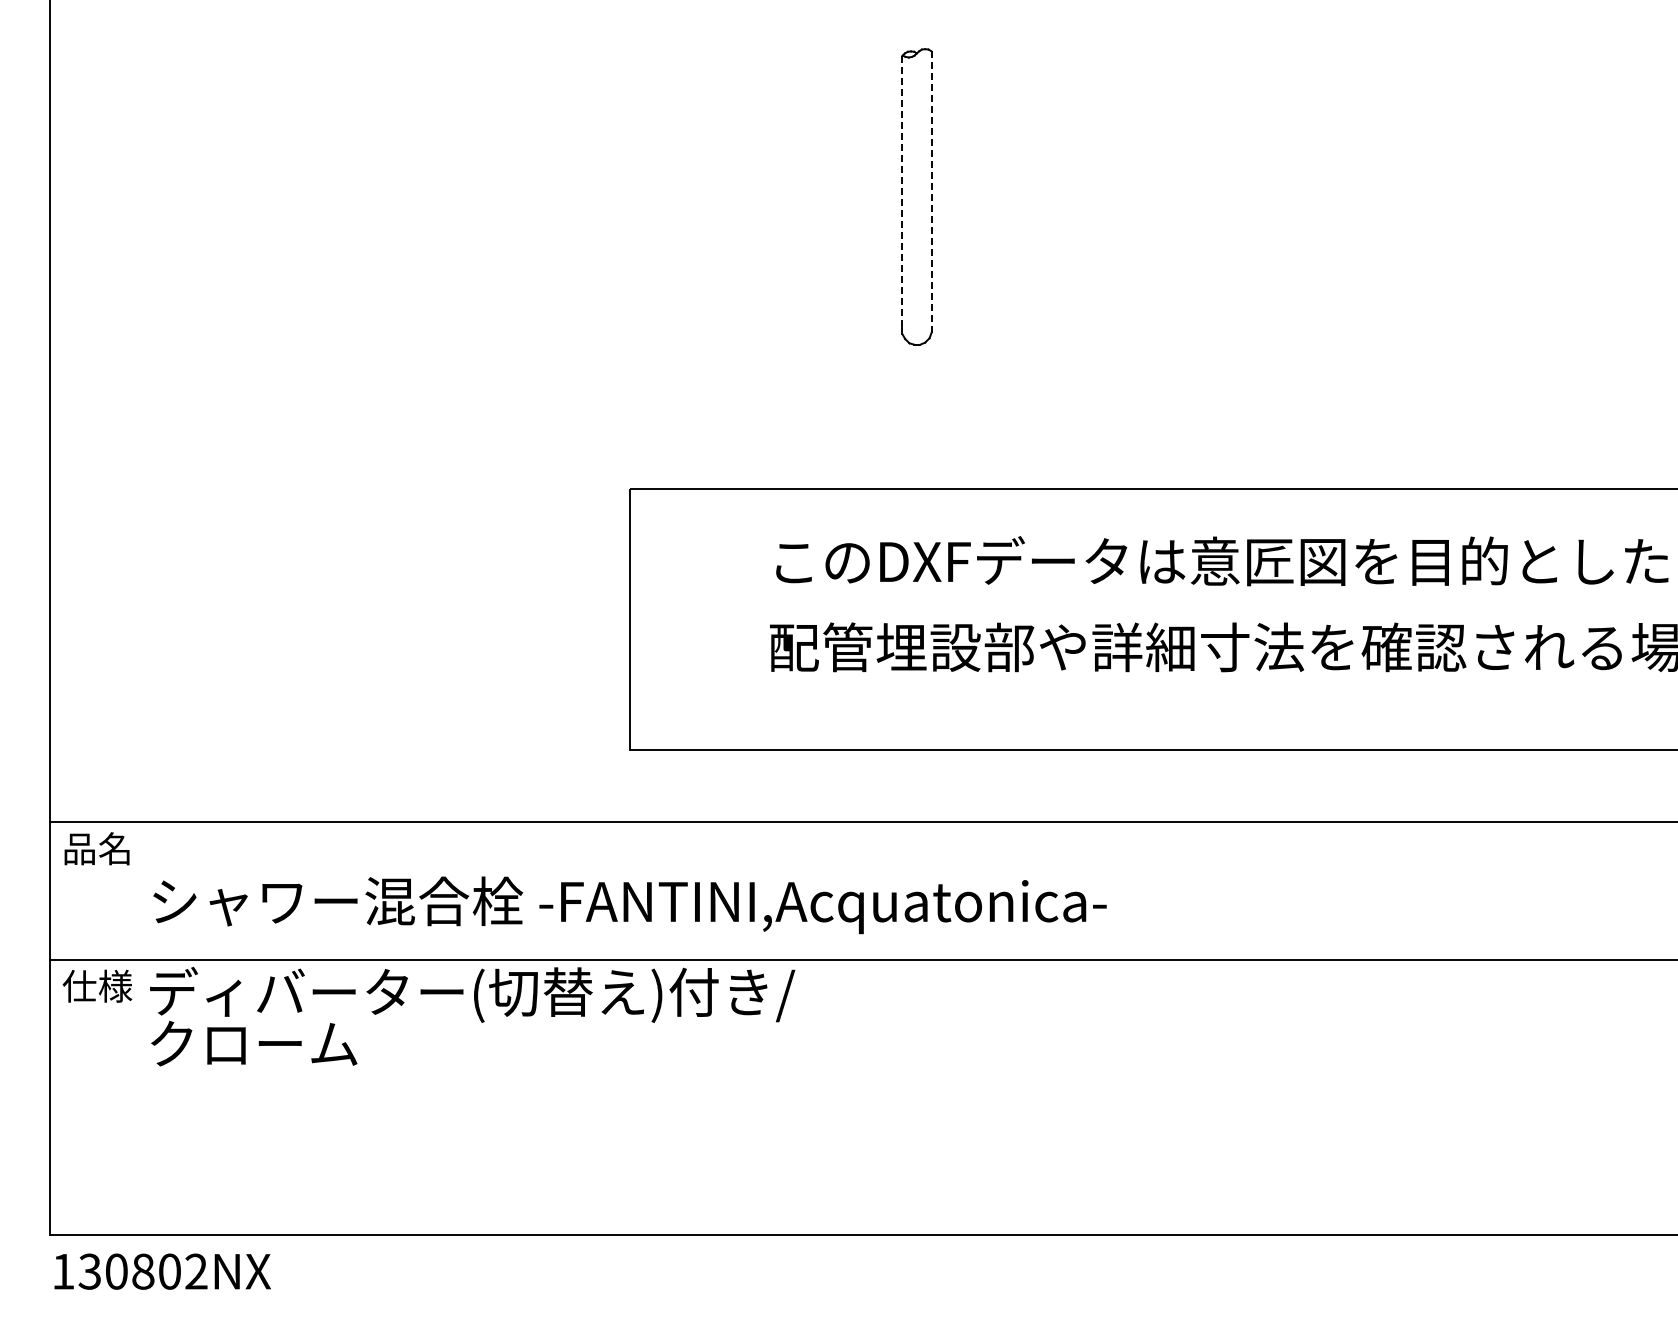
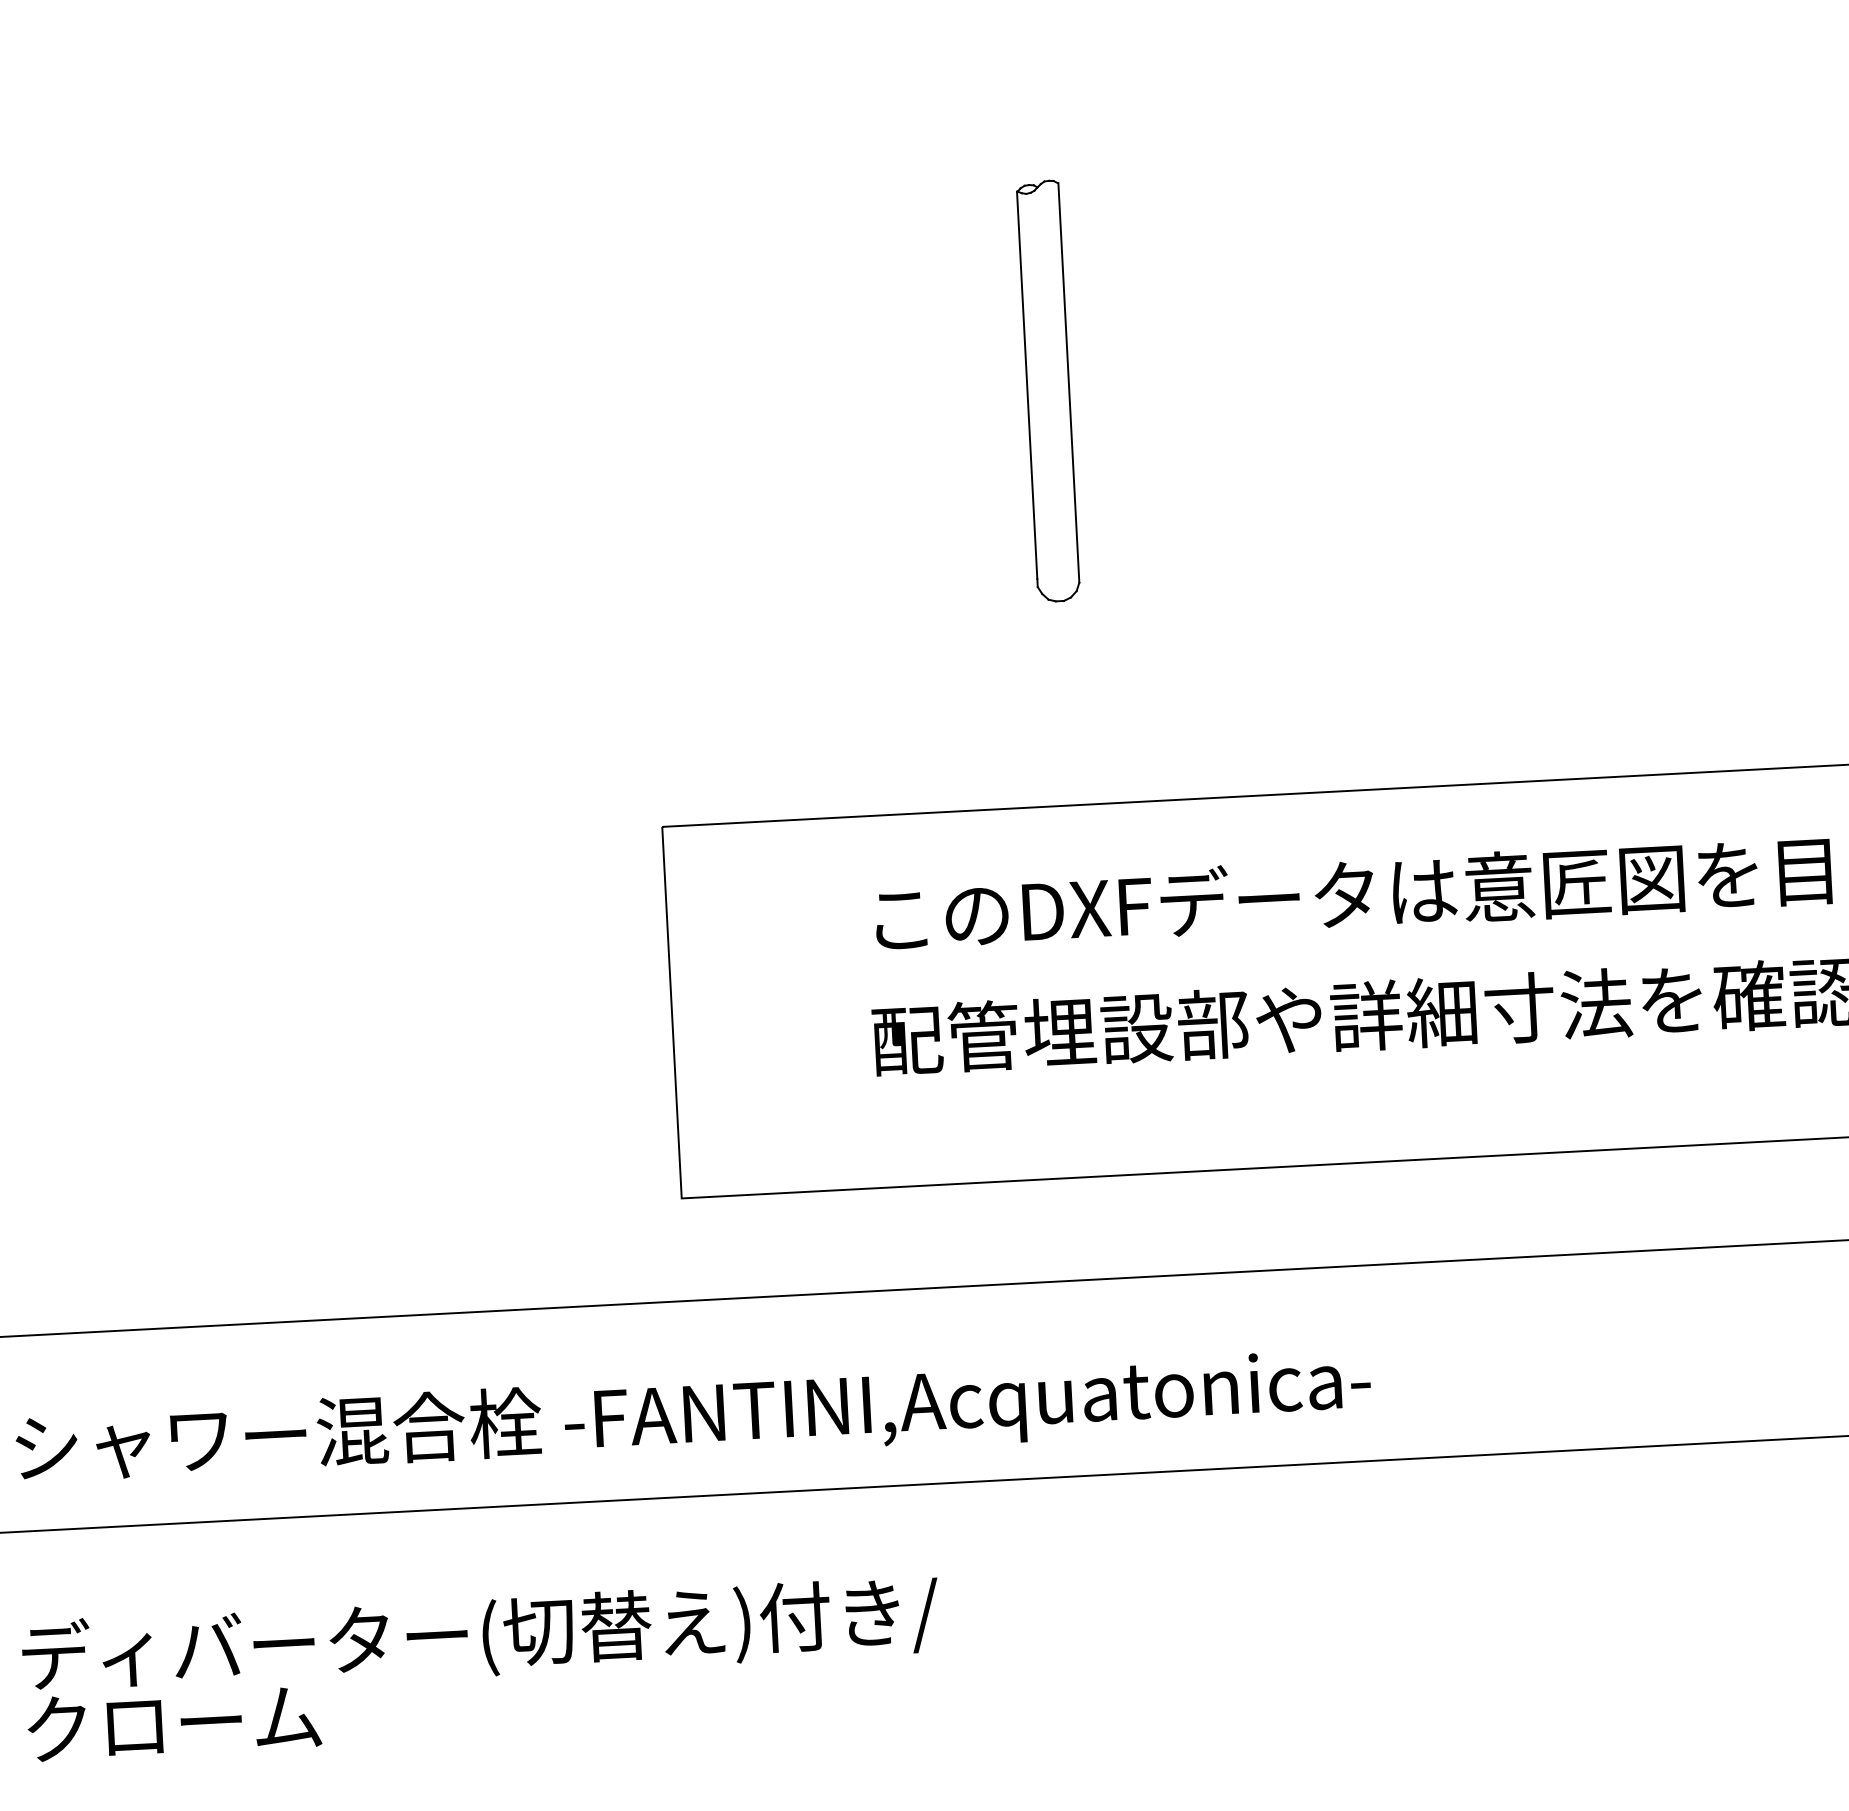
line: (931, 191) -> (1068, 382), dashed -> solid
line: (902, 192) -> (1027, 386), dashed -> solid
text: (472, 1016) -> (482, 1667), moved

